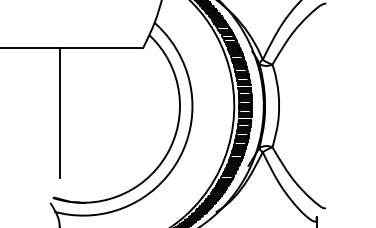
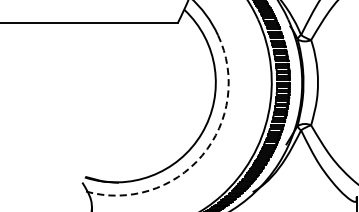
line: (59, 112) -> (91, 89), removed
arc: (166, 176) -> (201, 155), solid -> dashed

